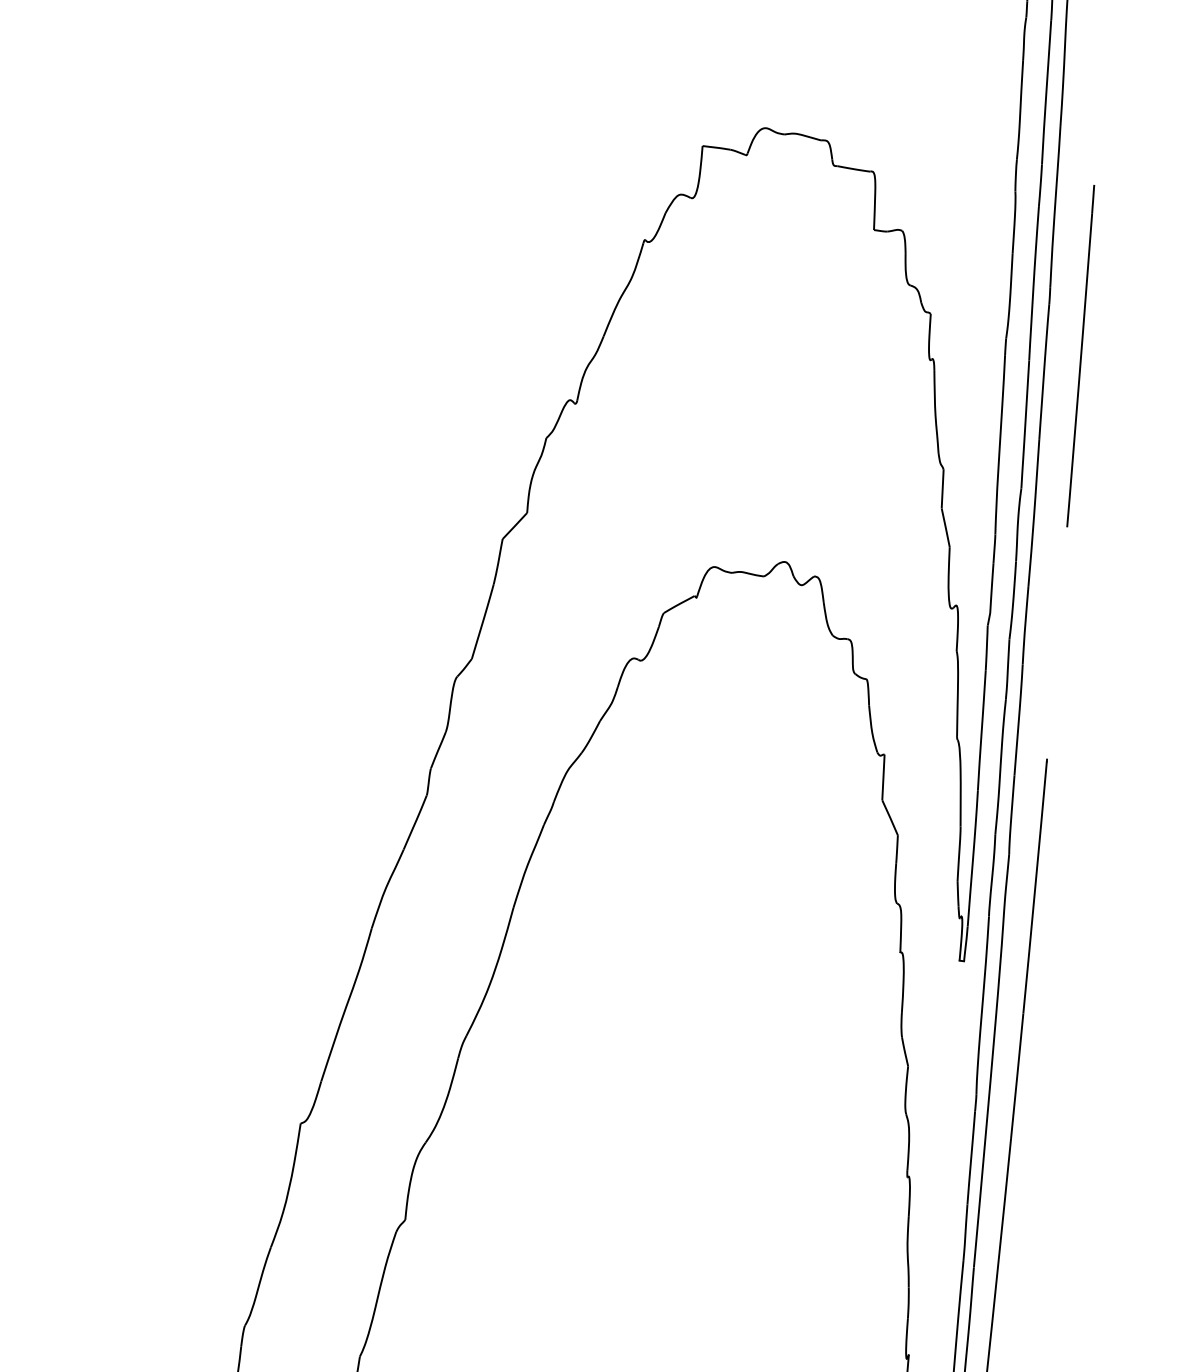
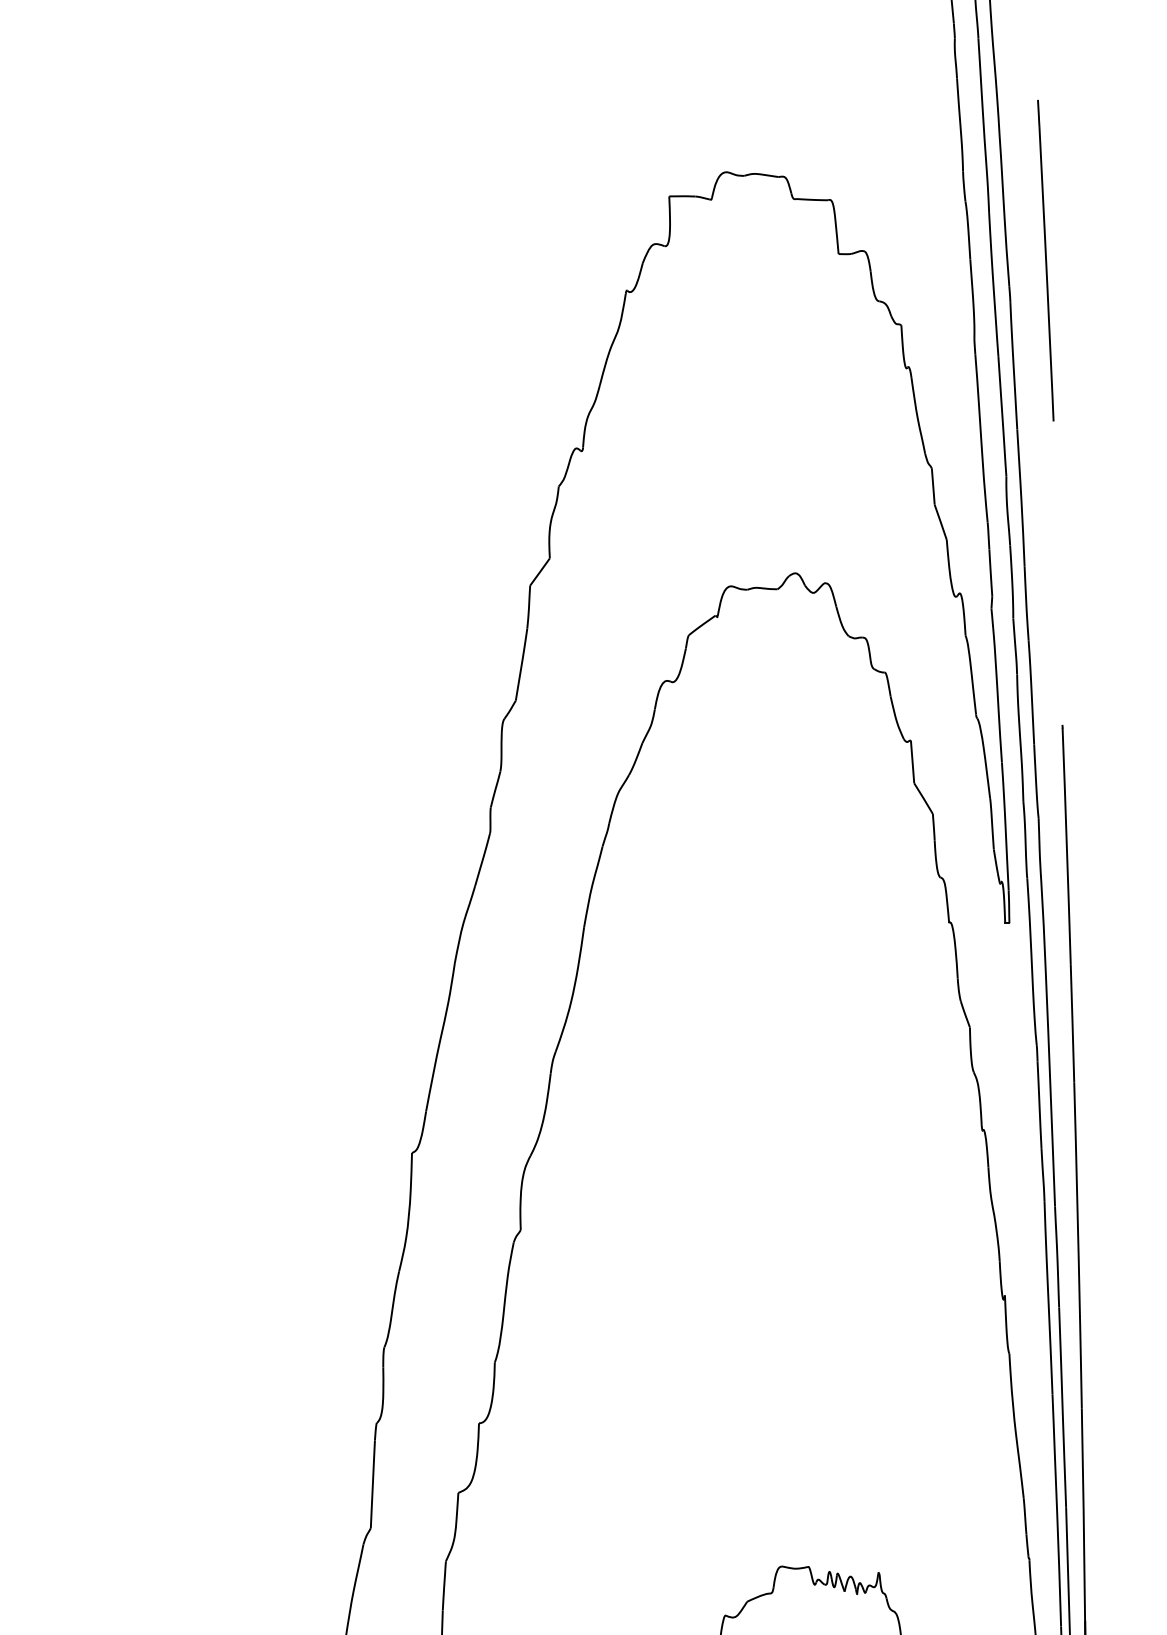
line: (1080, 355) -> (1045, 260), moved

